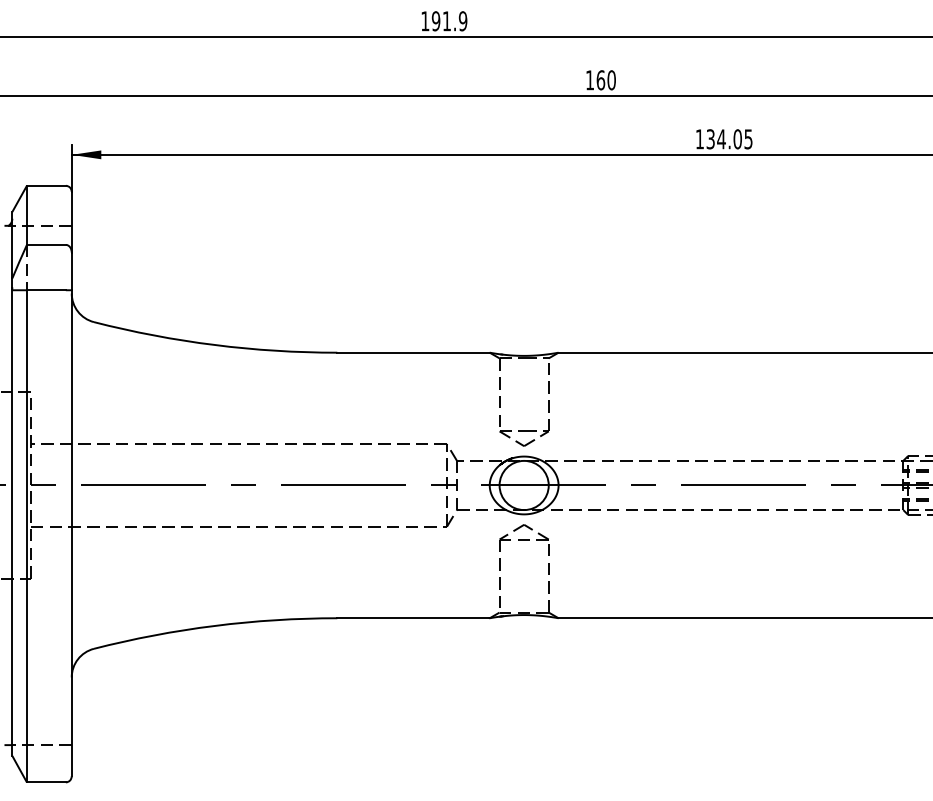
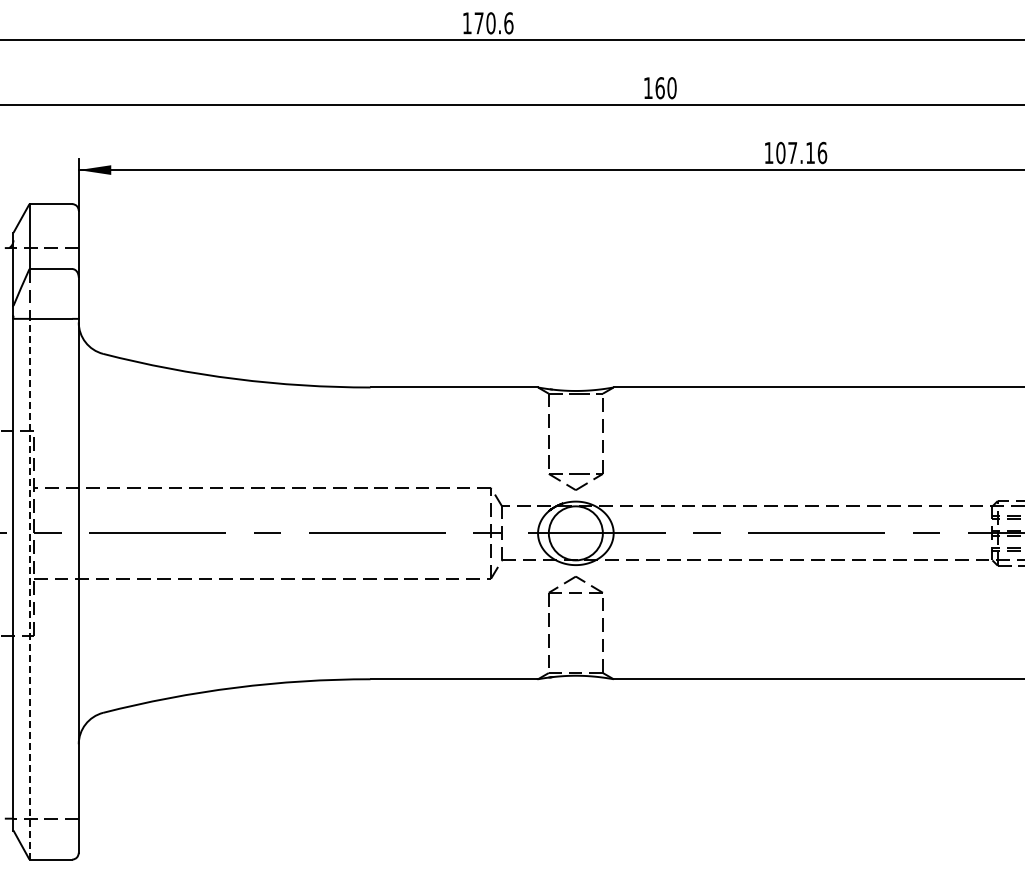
text: (449, 21) -> (493, 23), 191.9 -> 170.6
text: (729, 138) -> (801, 152), 134.05 -> 107.16
line: (26, 535) -> (29, 588), solid -> dashed

